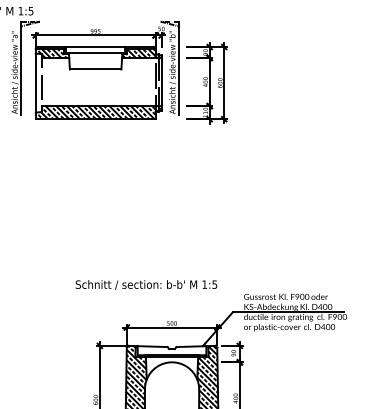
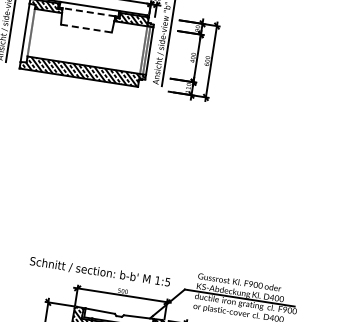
line: (95, 52) -> (88, 11), solid -> dashed
line: (95, 69) -> (86, 28), solid -> dashed
text: (146, 284) -> (100, 271), moved

